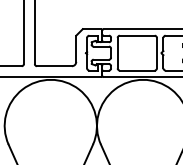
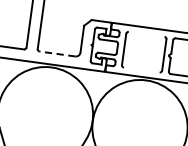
line: (136, 35) -> (145, 34), removed
line: (53, 66) -> (56, 54), solid -> dashed
line: (136, 70) -> (140, 69), removed

